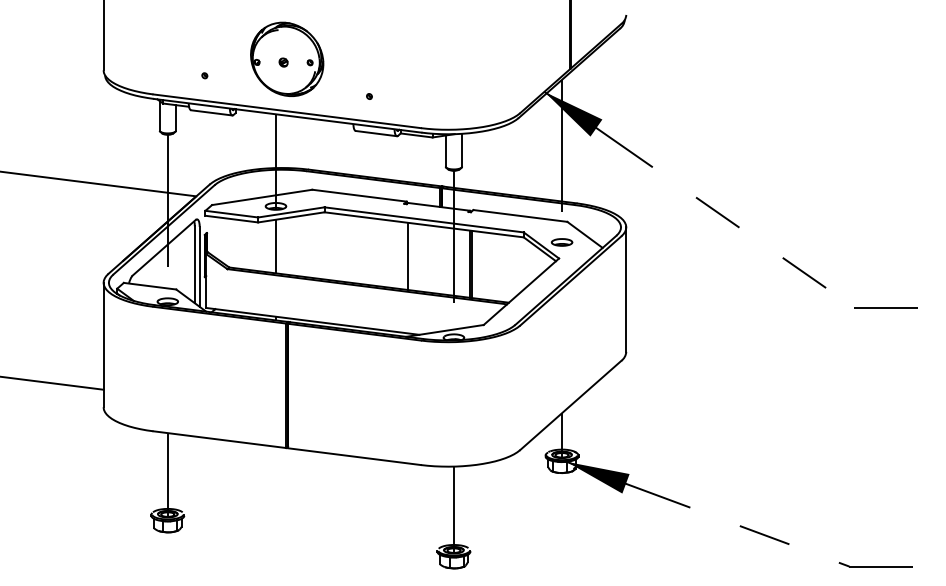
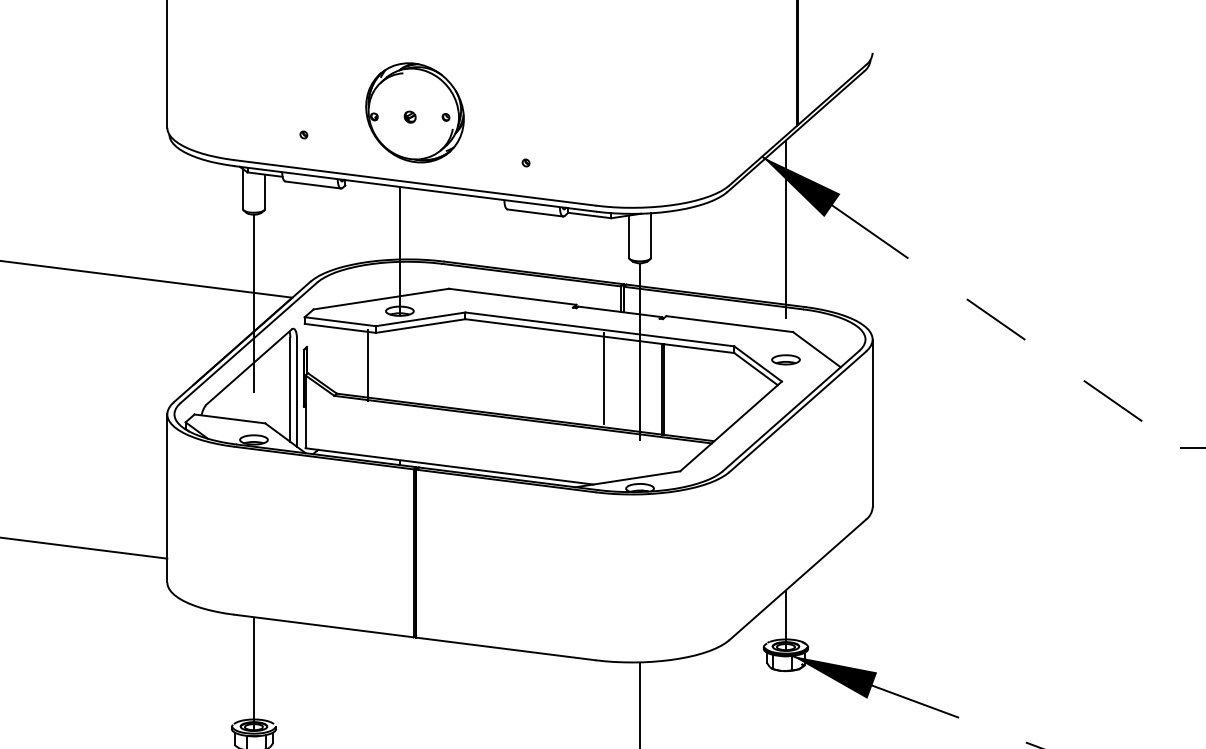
line: (275, 246) -> (366, 365), moved
line: (408, 256) -> (604, 378), moved

